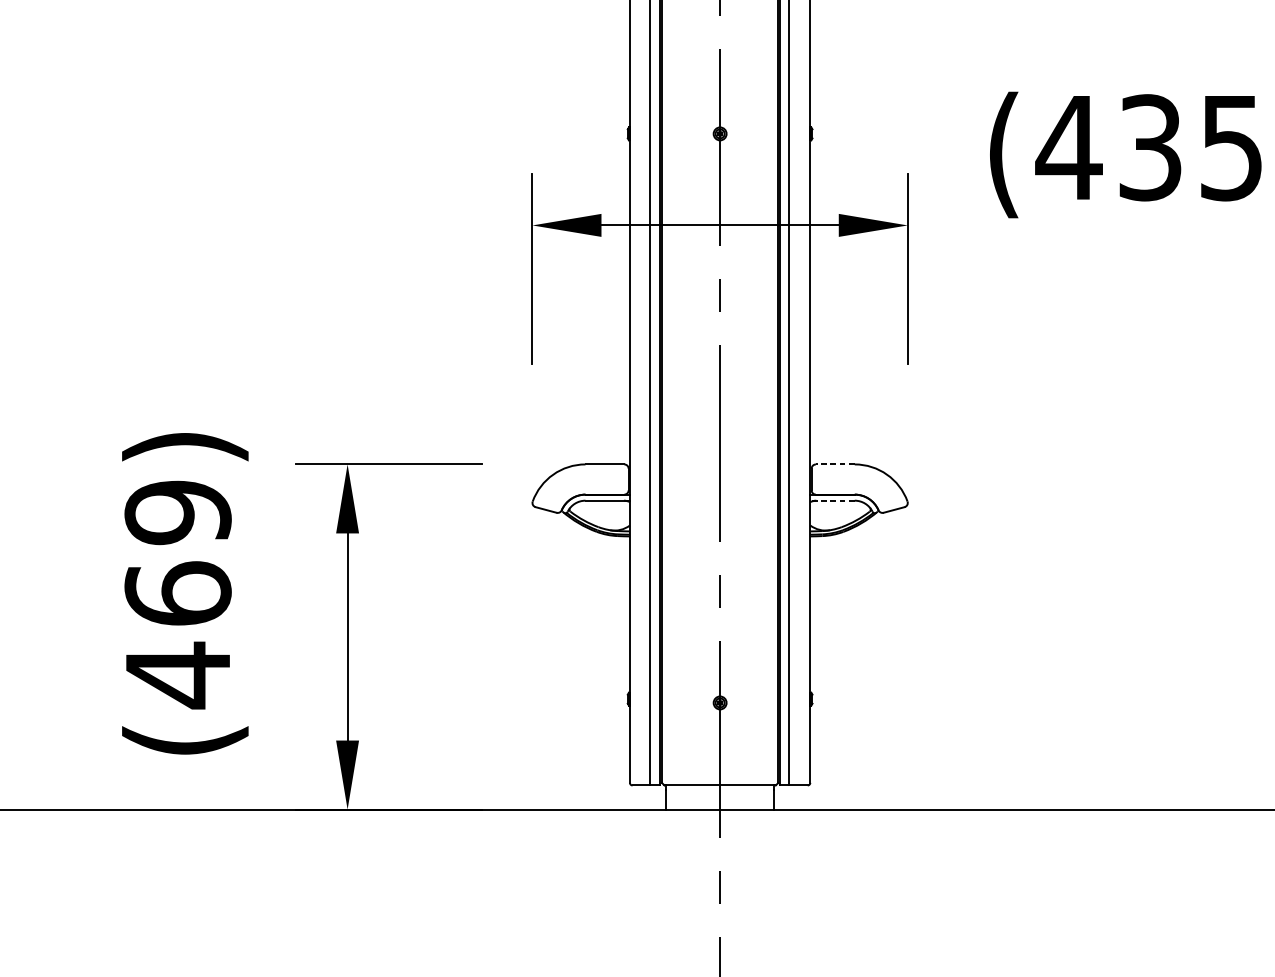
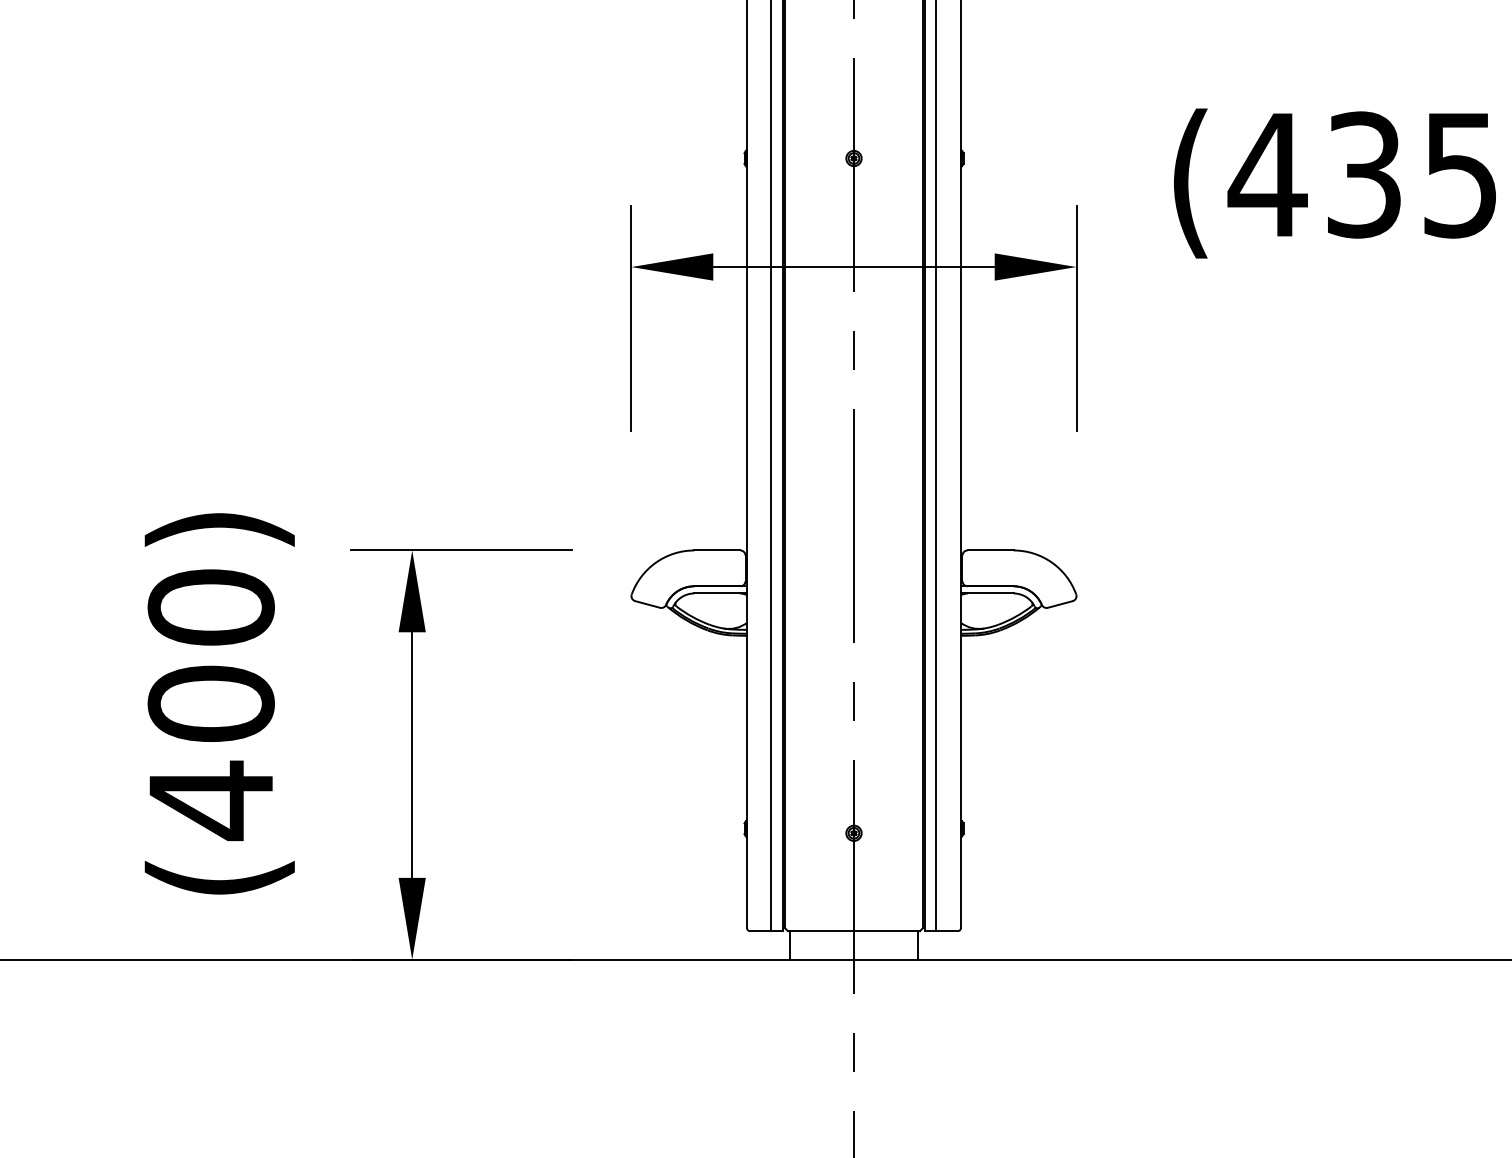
line: (835, 464) -> (990, 550), dashed -> solid
line: (831, 500) -> (986, 593), dashed -> solid
text: (177, 553) -> (210, 655), (469) -> (400)

